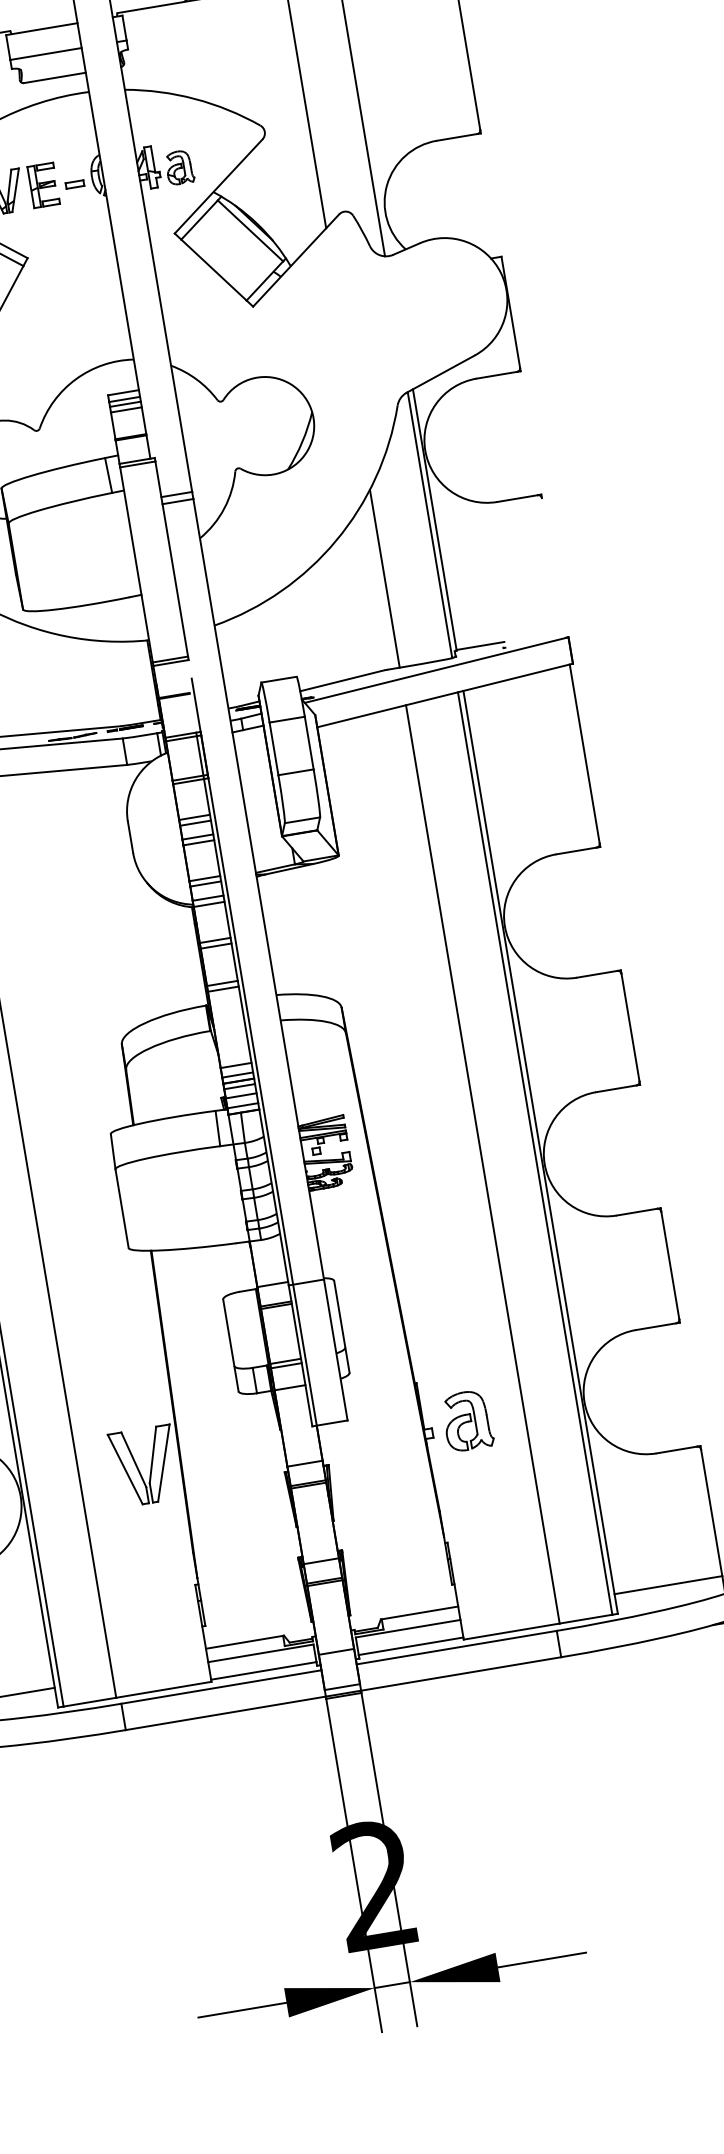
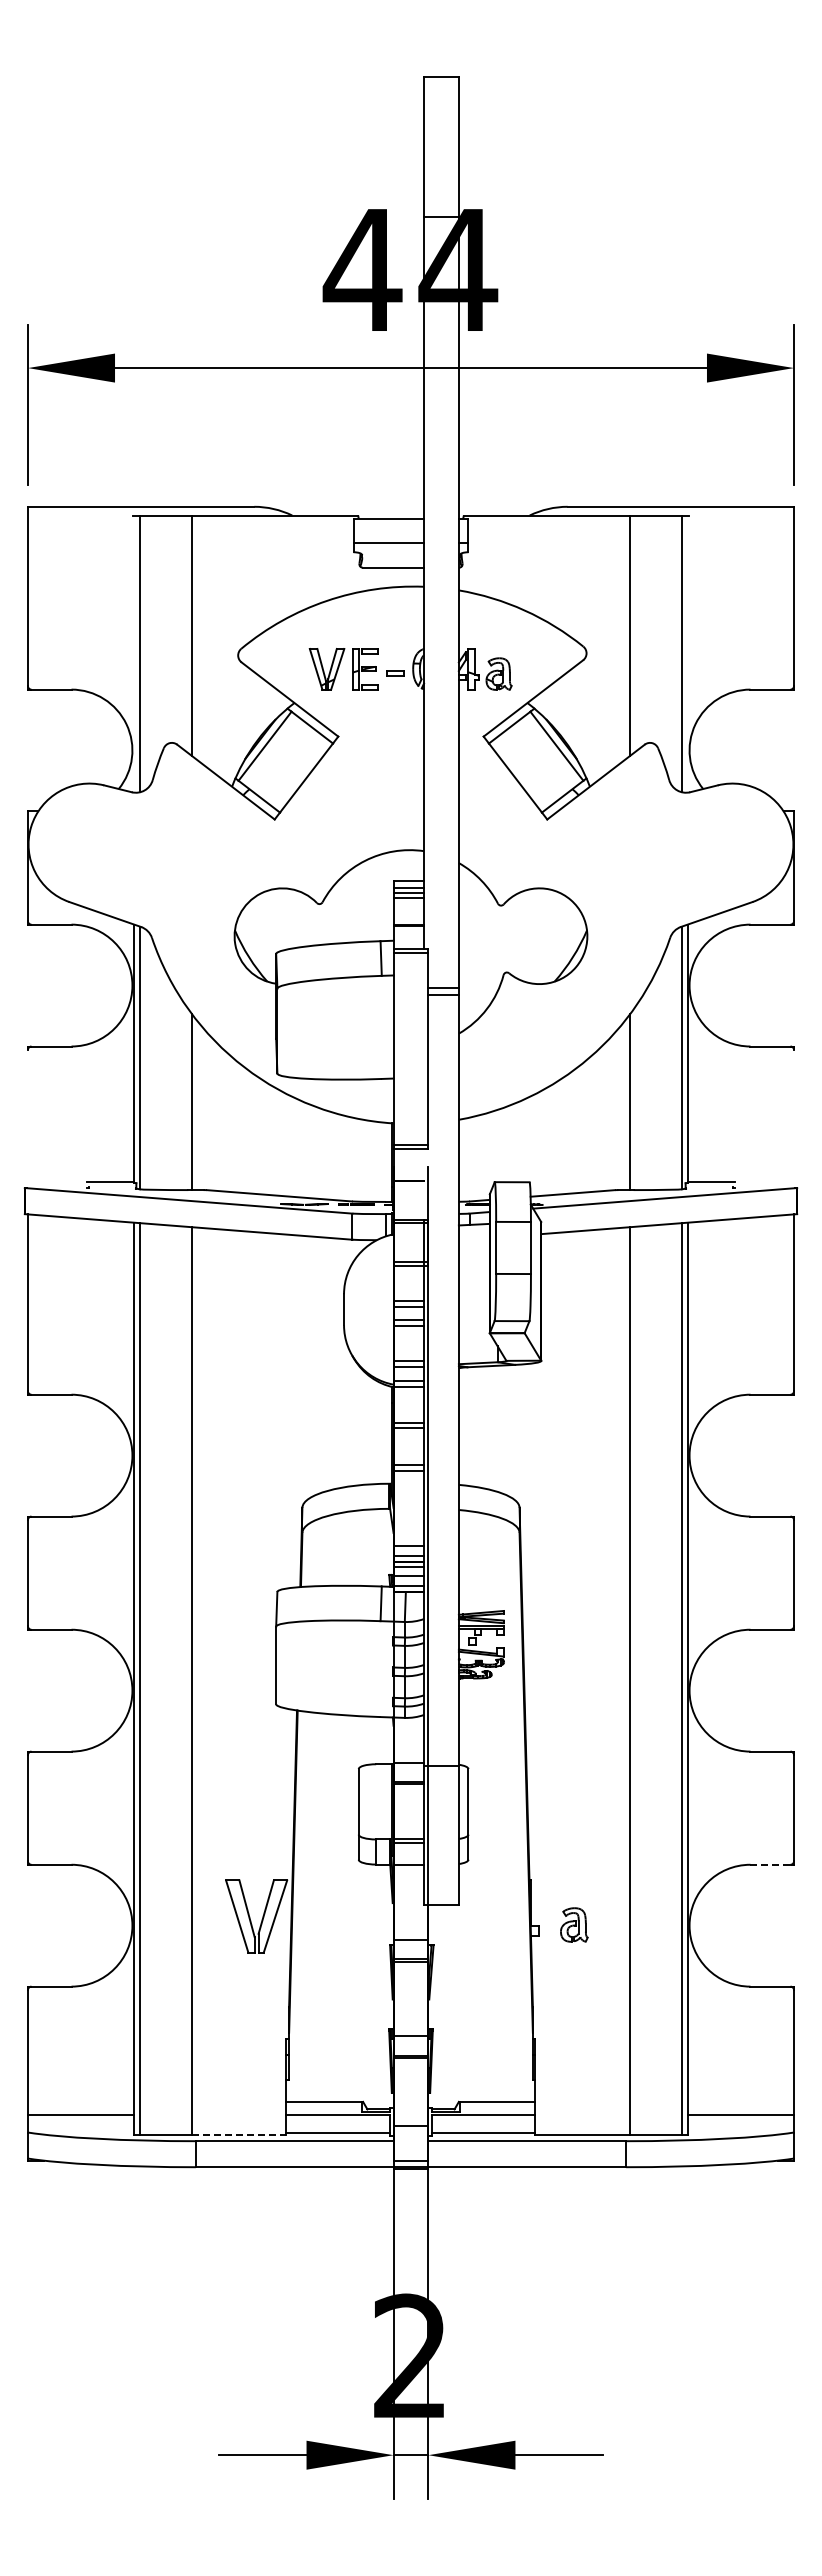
line: (656, 1326) -> (770, 1864), solid -> dashed
part: (467, 1420) -> (574, 1924), size x0.6
line: (164, 1689) -> (239, 2134), solid -> dashed

